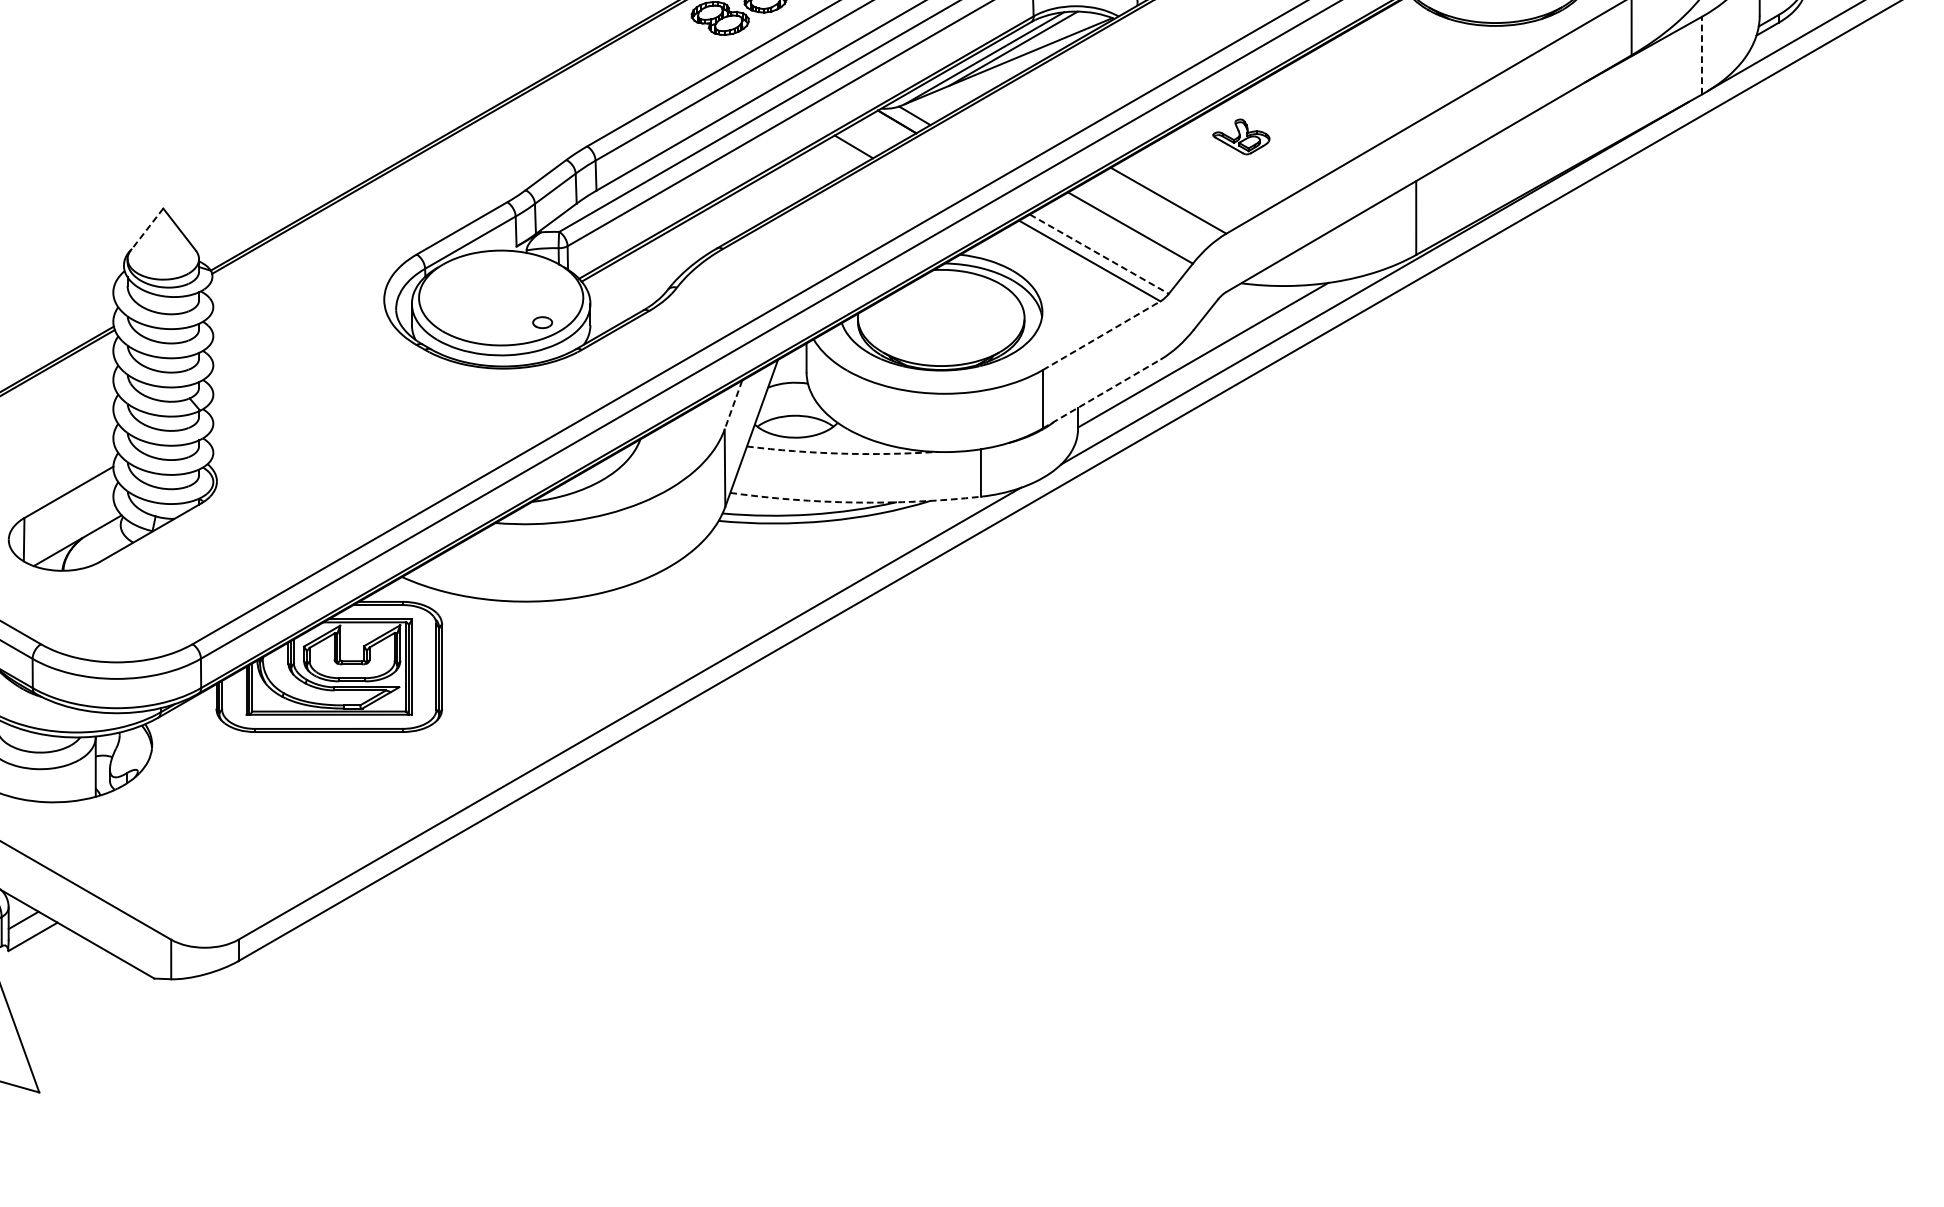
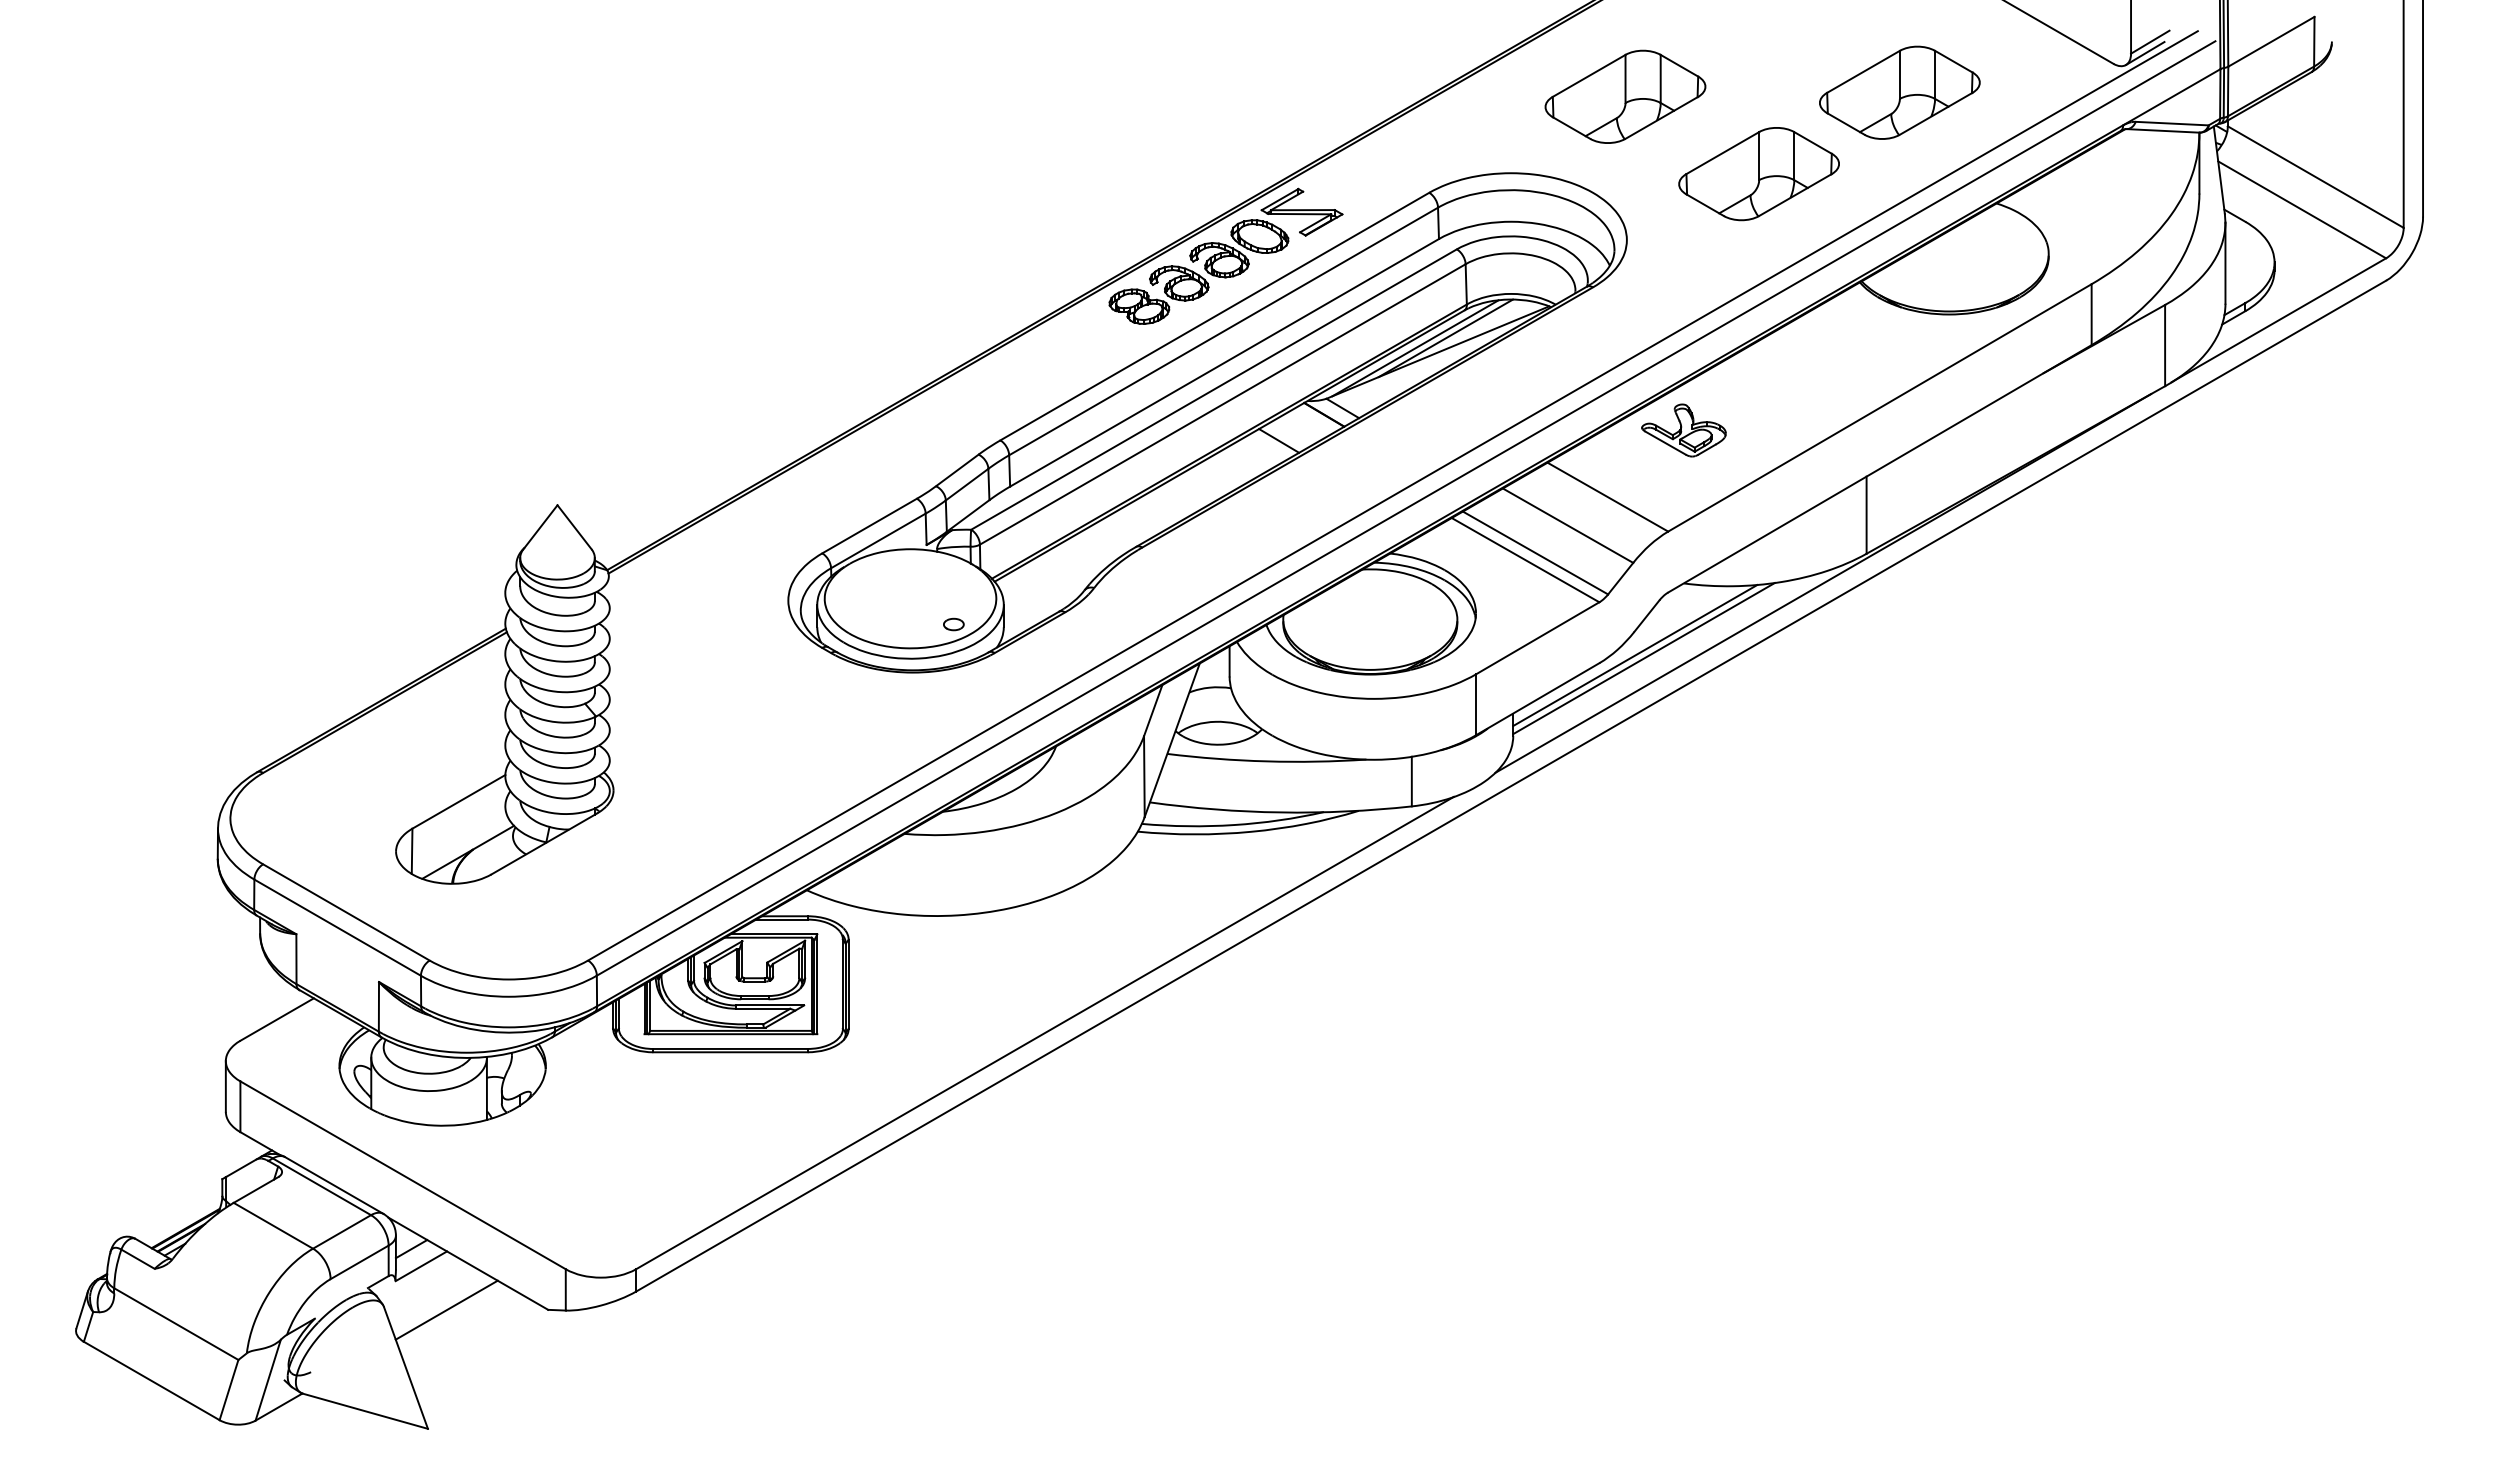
line: (1702, 55) -> (2165, 345), dashed -> solid
part: (1240, 136) -> (1683, 430), size x1.43
line: (147, 229) -> (540, 527), dashed -> solid
line: (1099, 254) -> (1535, 553), dashed -> solid
line: (1102, 335) -> (1538, 637), dashed -> solid
line: (1195, 351) -> (1635, 654), added
line: (1102, 393) -> (1538, 698), dashed -> solid
line: (733, 405) -> (1153, 711), dashed -> solid
arc: (841, 453) -> (1266, 761), dashed -> solid
arc: (855, 502) -> (1280, 812), dashed -> solid
line: (57, 978) -> (446, 1309), added

